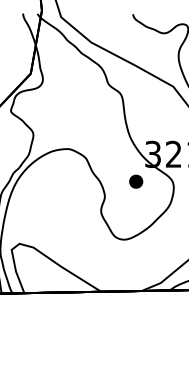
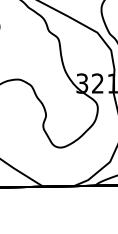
part: (136, 181) -> (69, 103), removed

